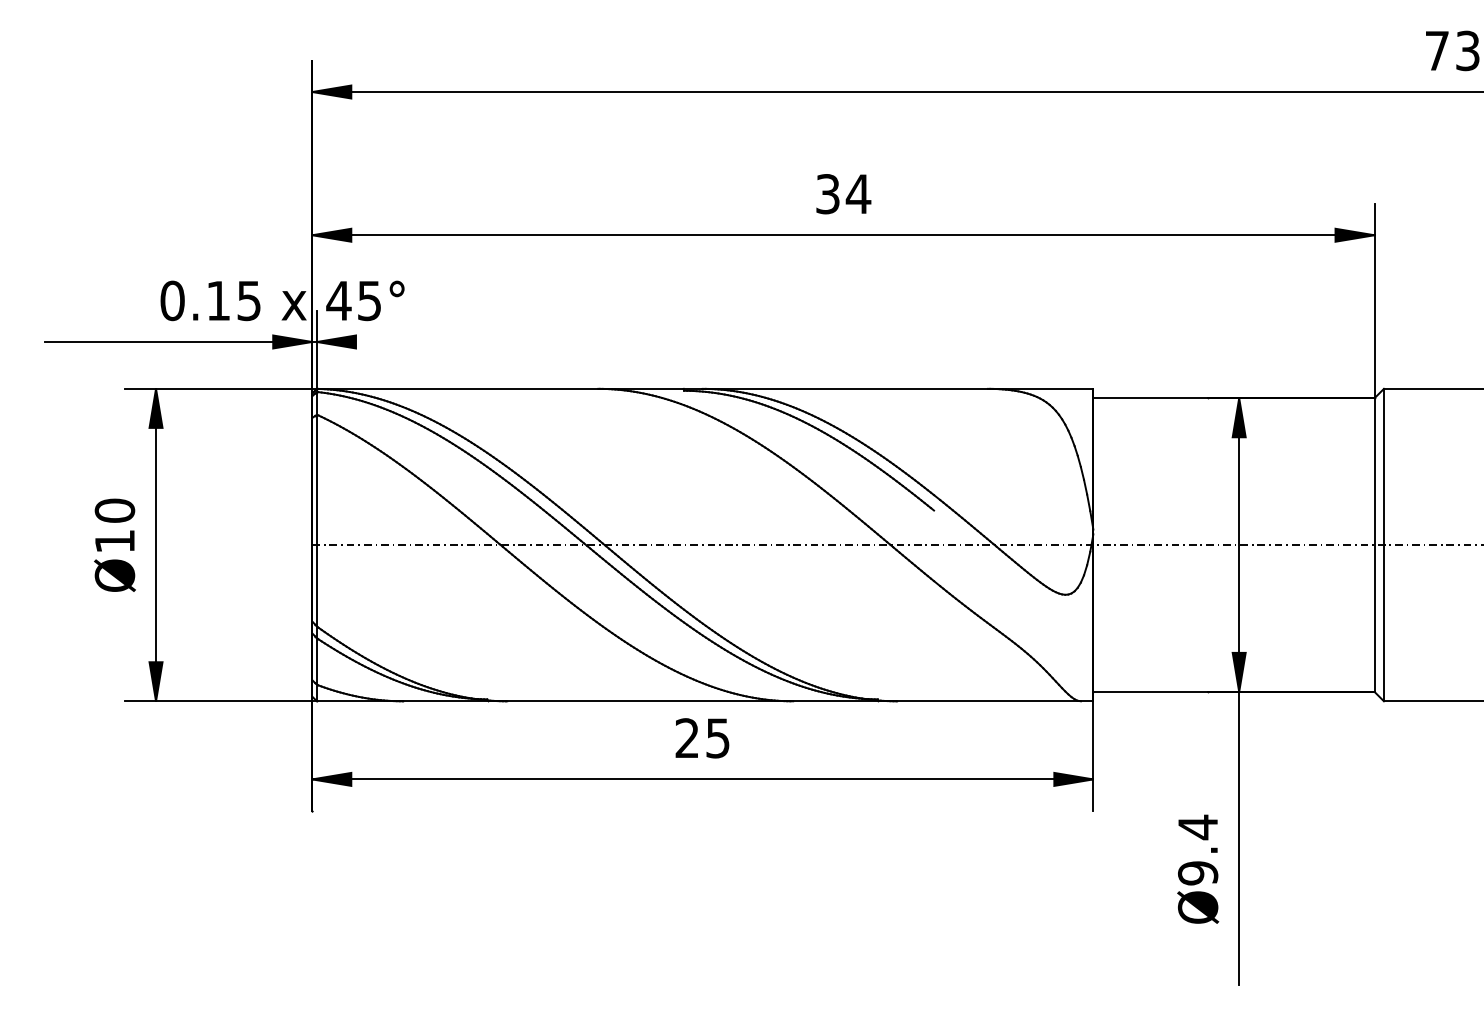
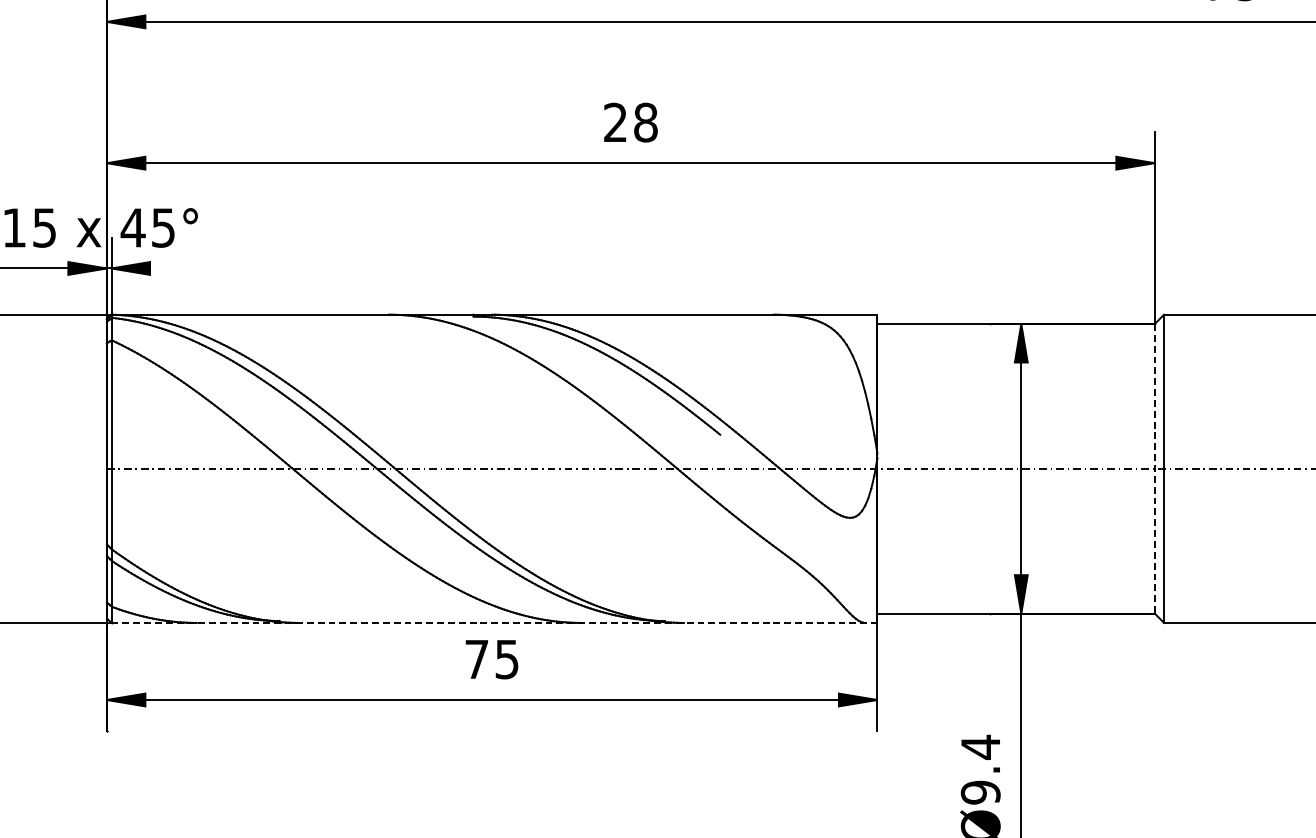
text: (843, 194) -> (630, 122), 34 -> 28
line: (1374, 545) -> (1154, 469), solid -> dashed
line: (705, 701) -> (494, 623), solid -> dashed
text: (686, 737) -> (476, 658), 25 -> 75

